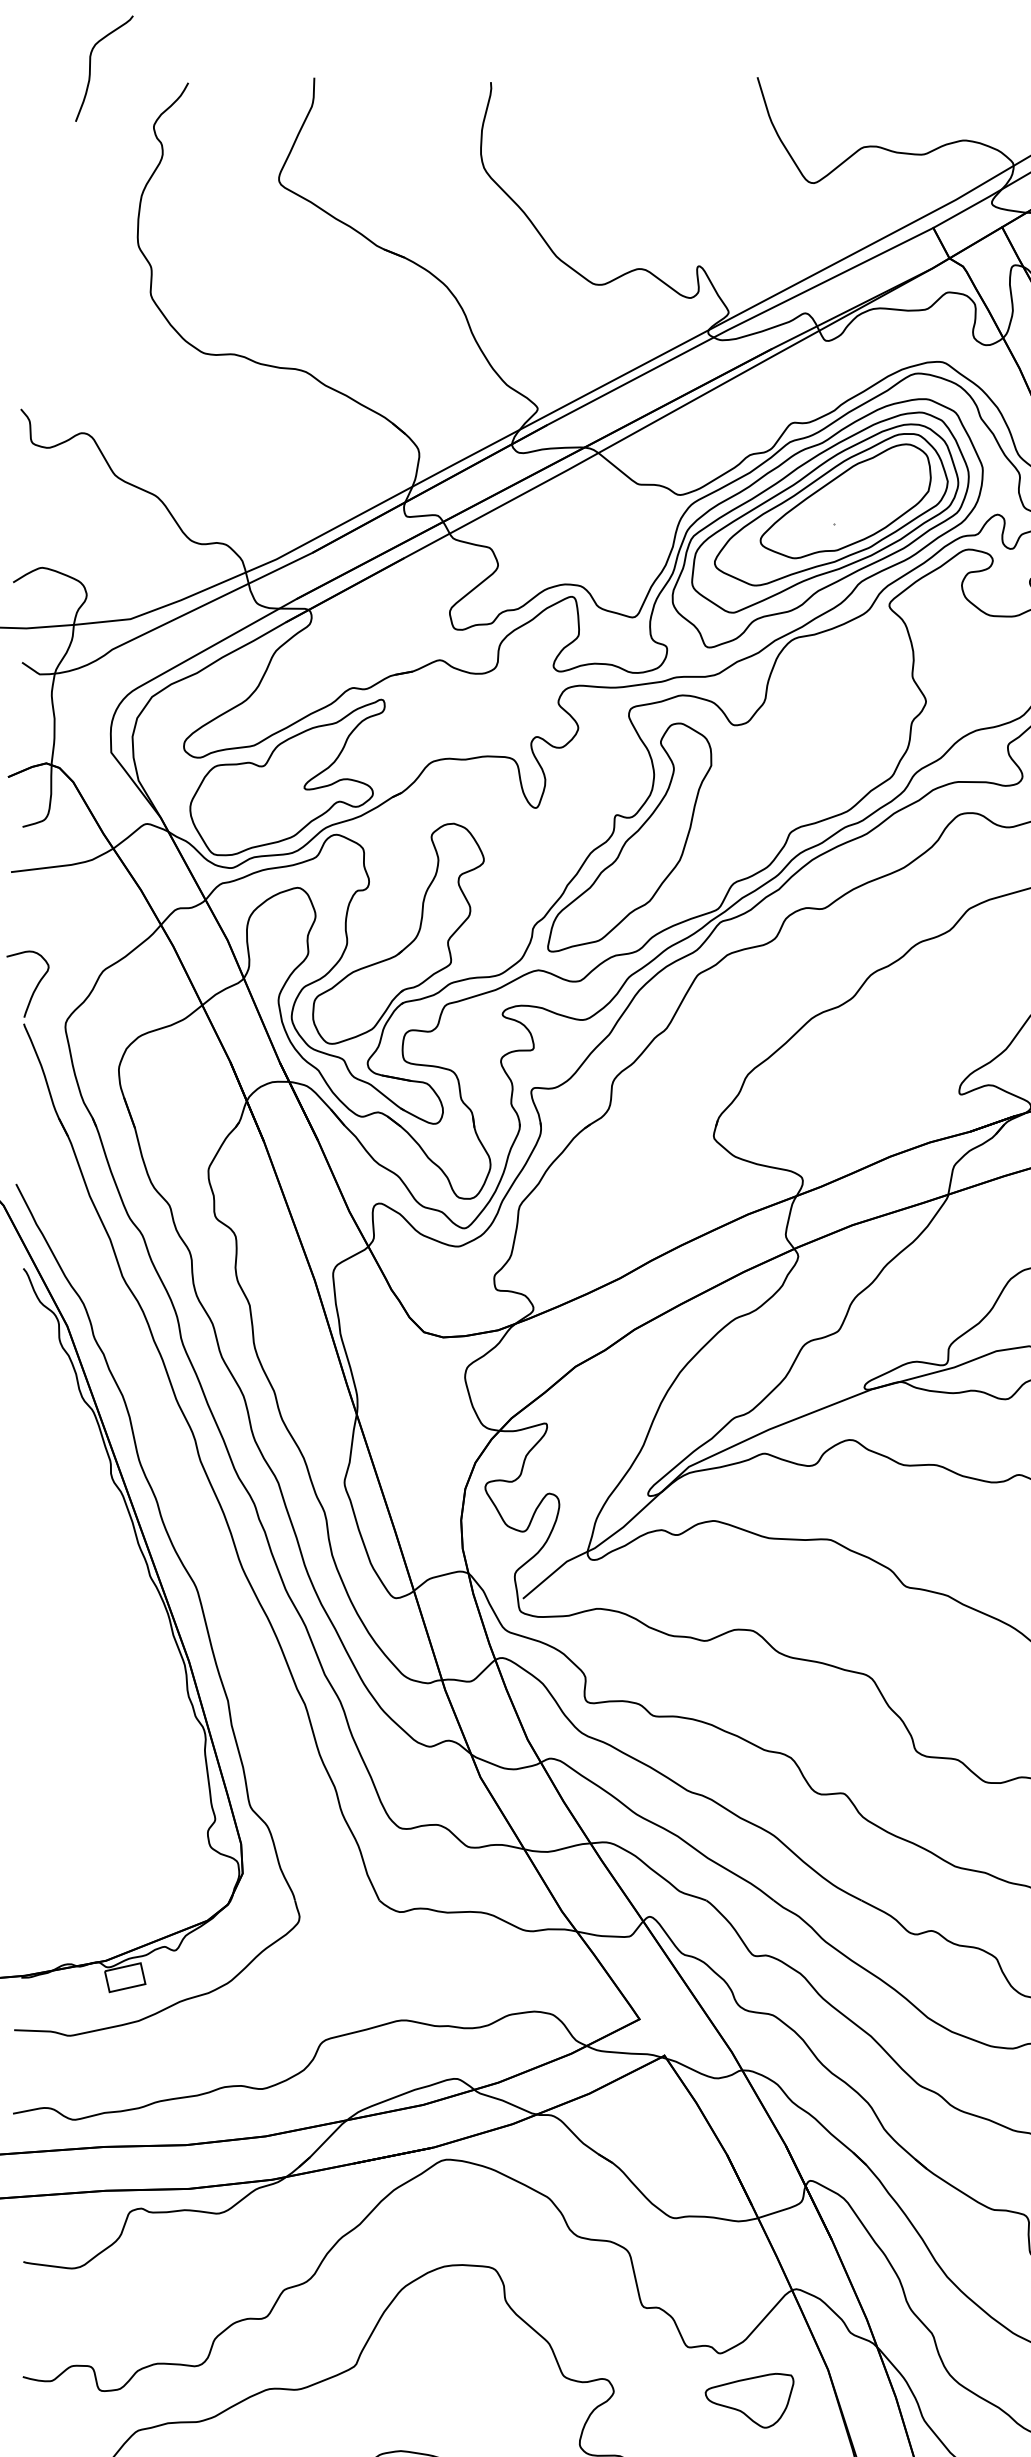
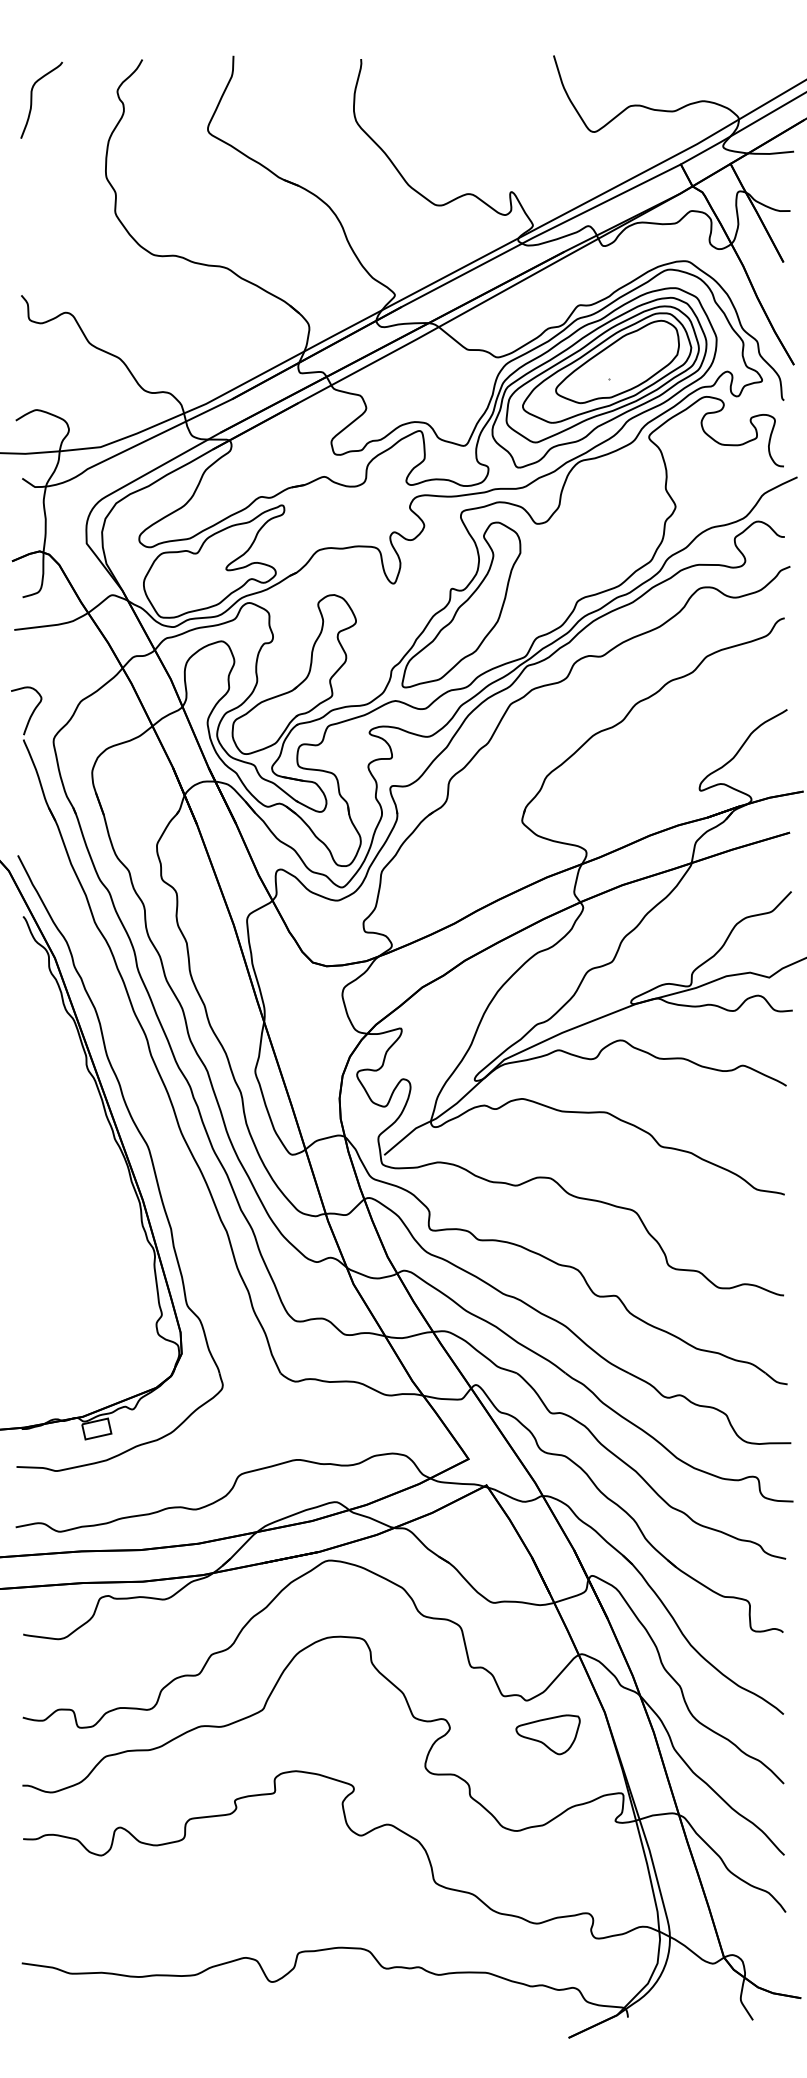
curve: (91, 67) -> (32, 99), moved

